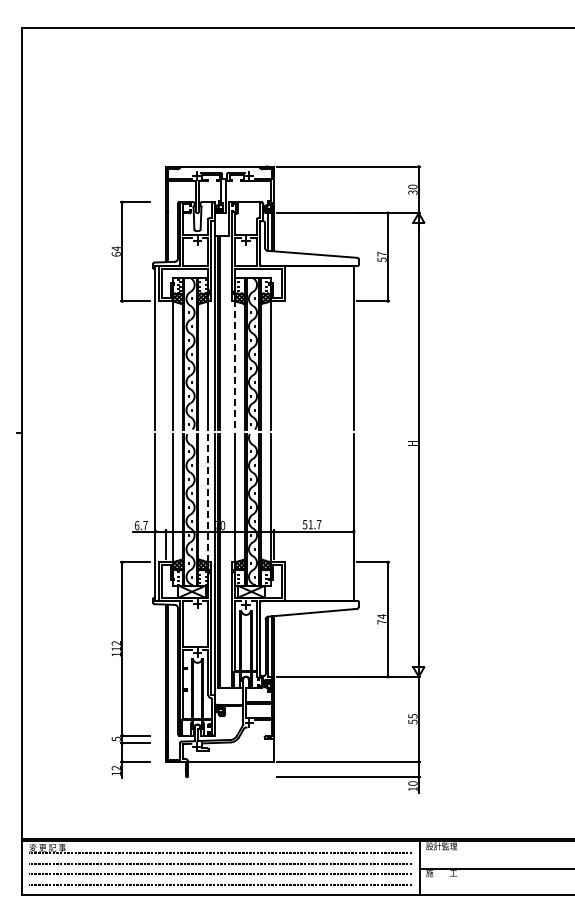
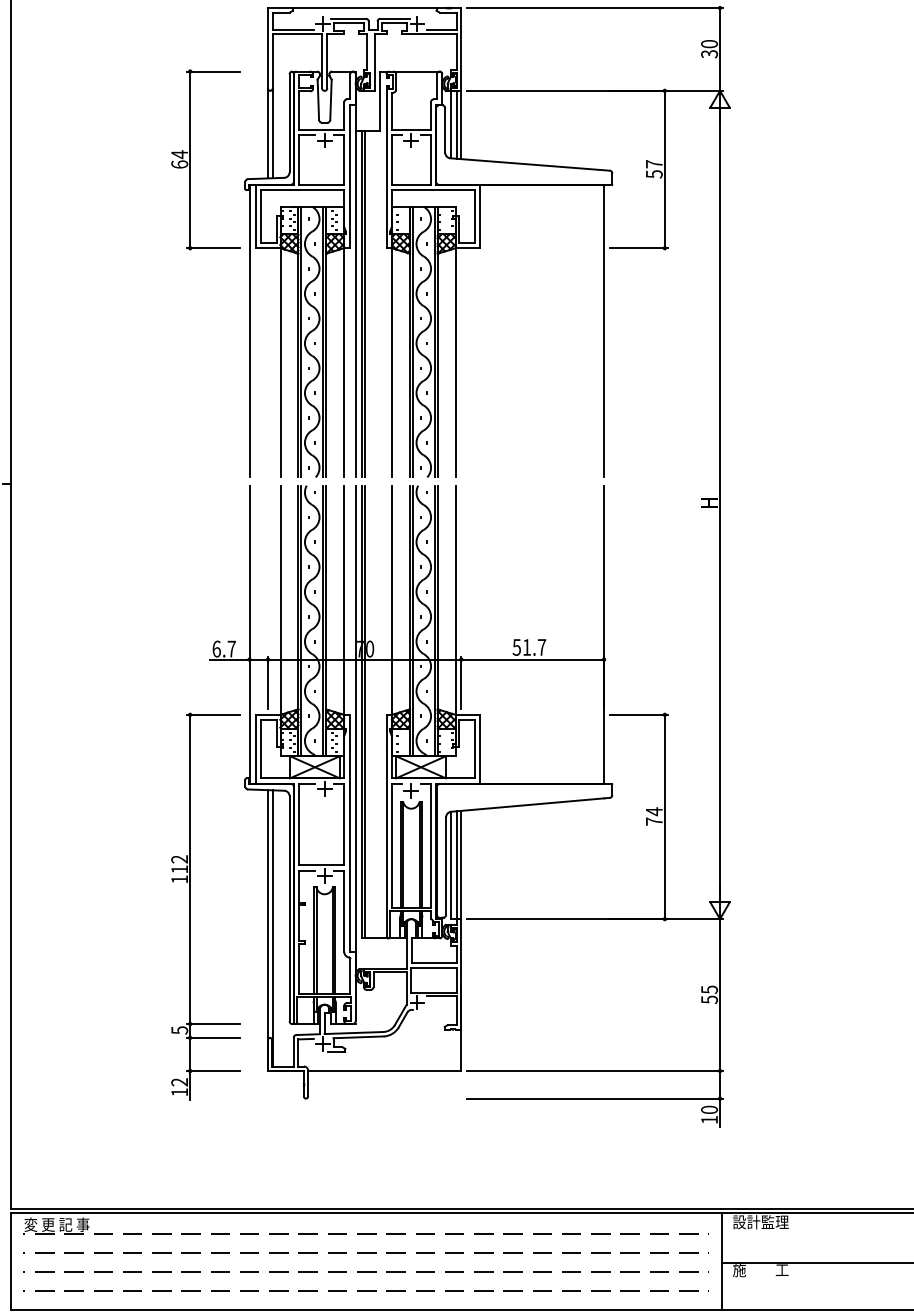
line: (235, 364) -> (392, 361), dashed -> solid
line: (208, 498) -> (344, 600), dashed -> solid

